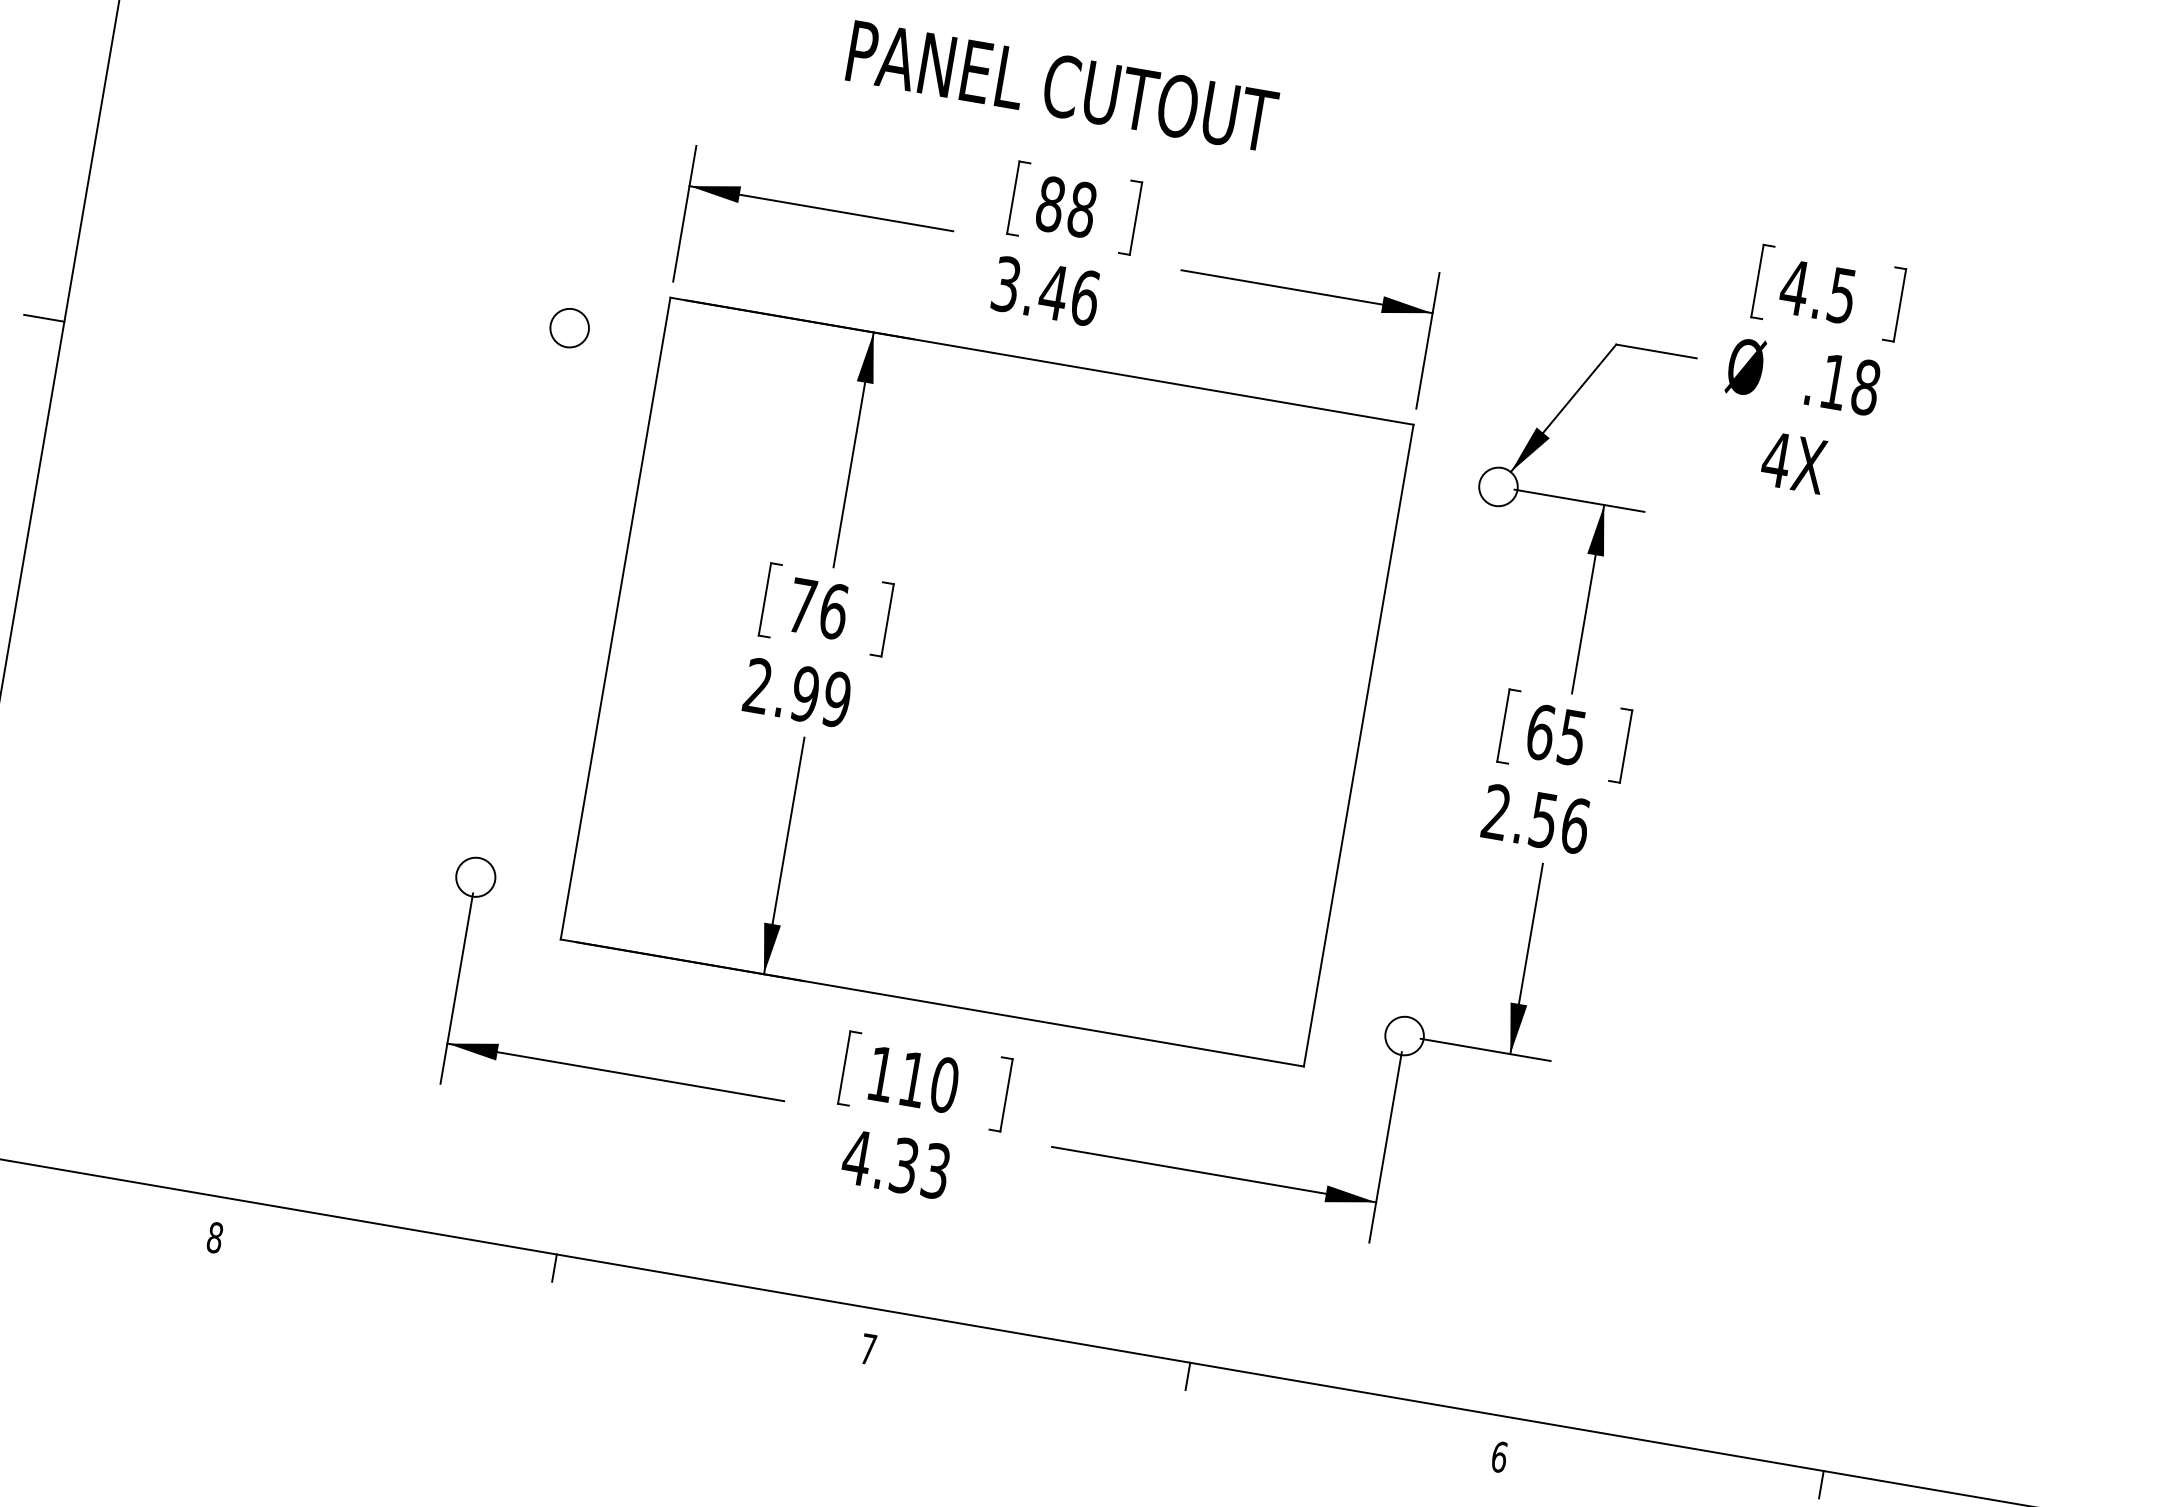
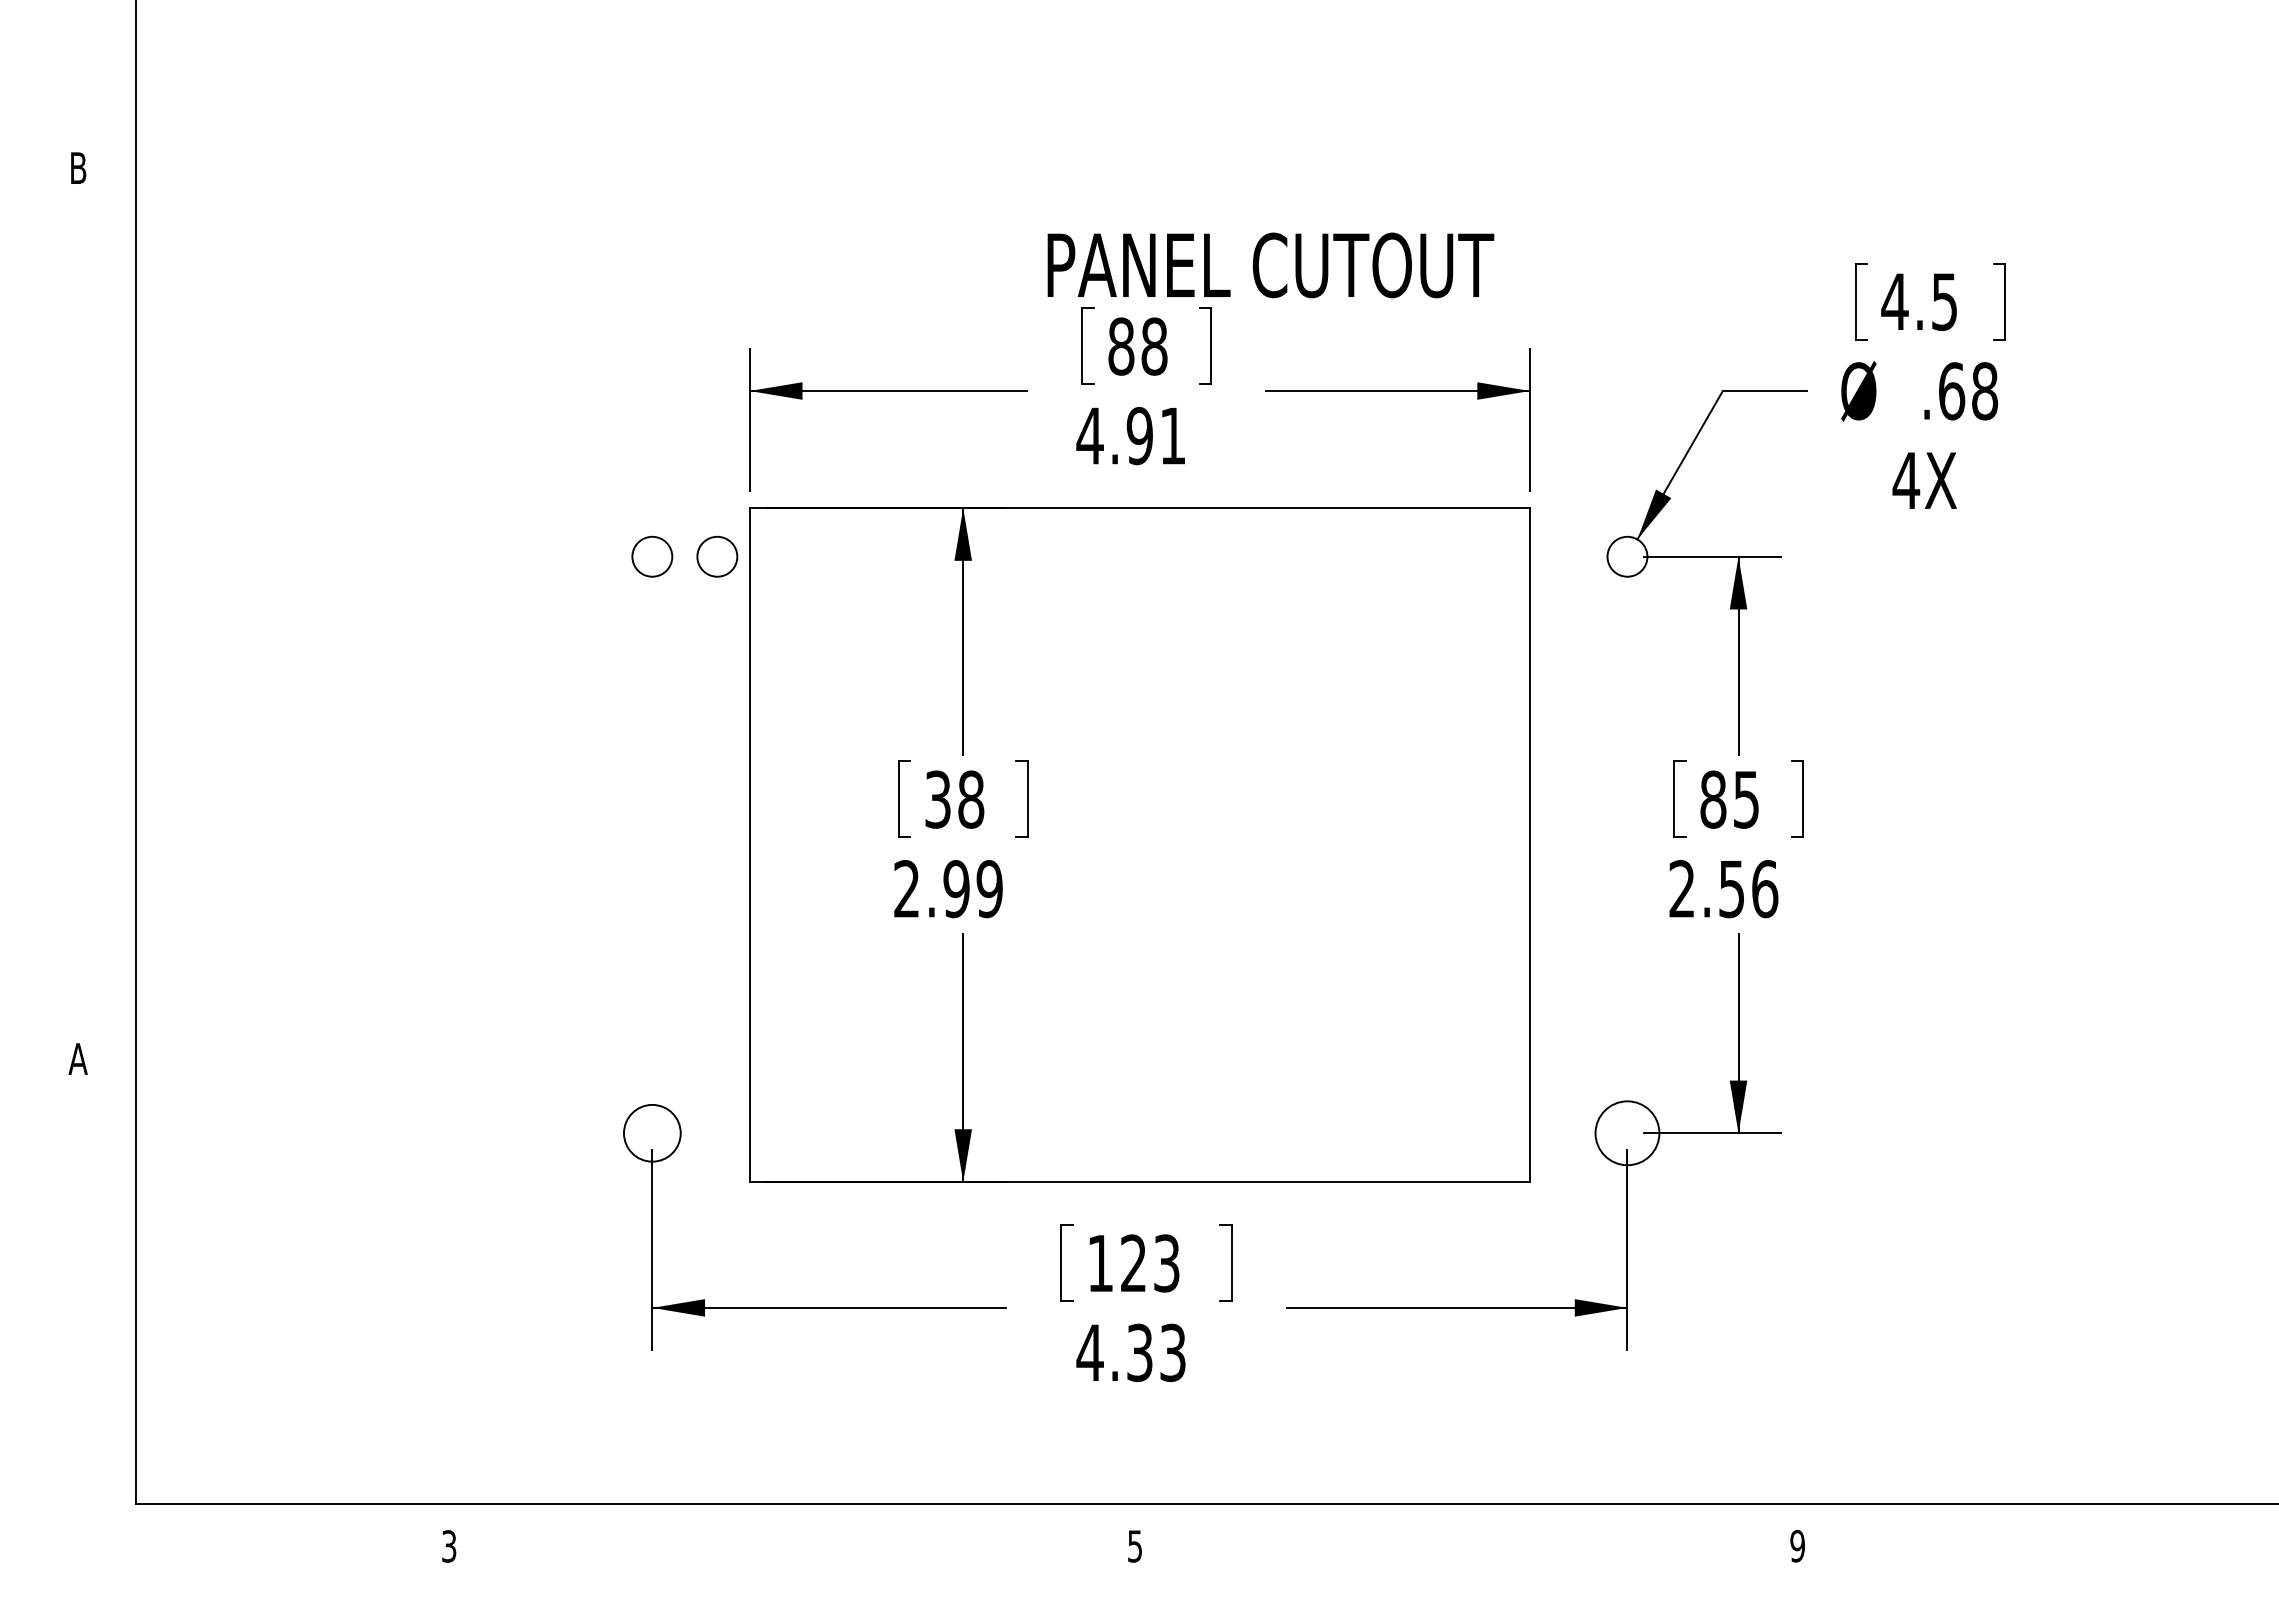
text: (1062, 86) -> (1270, 265), moved
text: (1045, 290) -> (1131, 435), 3.46 -> 4.91
line: (44, 318) -> (114, 638), removed
circle: (631, 338) -> (717, 556), added
text: (1834, 382) -> (1952, 391), .18 -> .68
text: (817, 608) -> (954, 799), 76 -> 38
text: (1540, 732) -> (1713, 799), 65 -> 85
circle: (475, 877) -> (652, 1133), size x1.4
circle: (1404, 1036) -> (1627, 1133), size x1.6
text: (929, 1082) -> (1150, 1263), 110 -> 123
text: (215, 1237) -> (449, 1546), 8 -> 3
line: (554, 1267) -> (800, 1517), removed
text: (867, 1349) -> (1134, 1546), 7 -> 5
line: (1187, 1375) -> (1465, 1517), removed
text: (1499, 1456) -> (1797, 1545), 6 -> 9
line: (1821, 1483) -> (2130, 1517), removed

